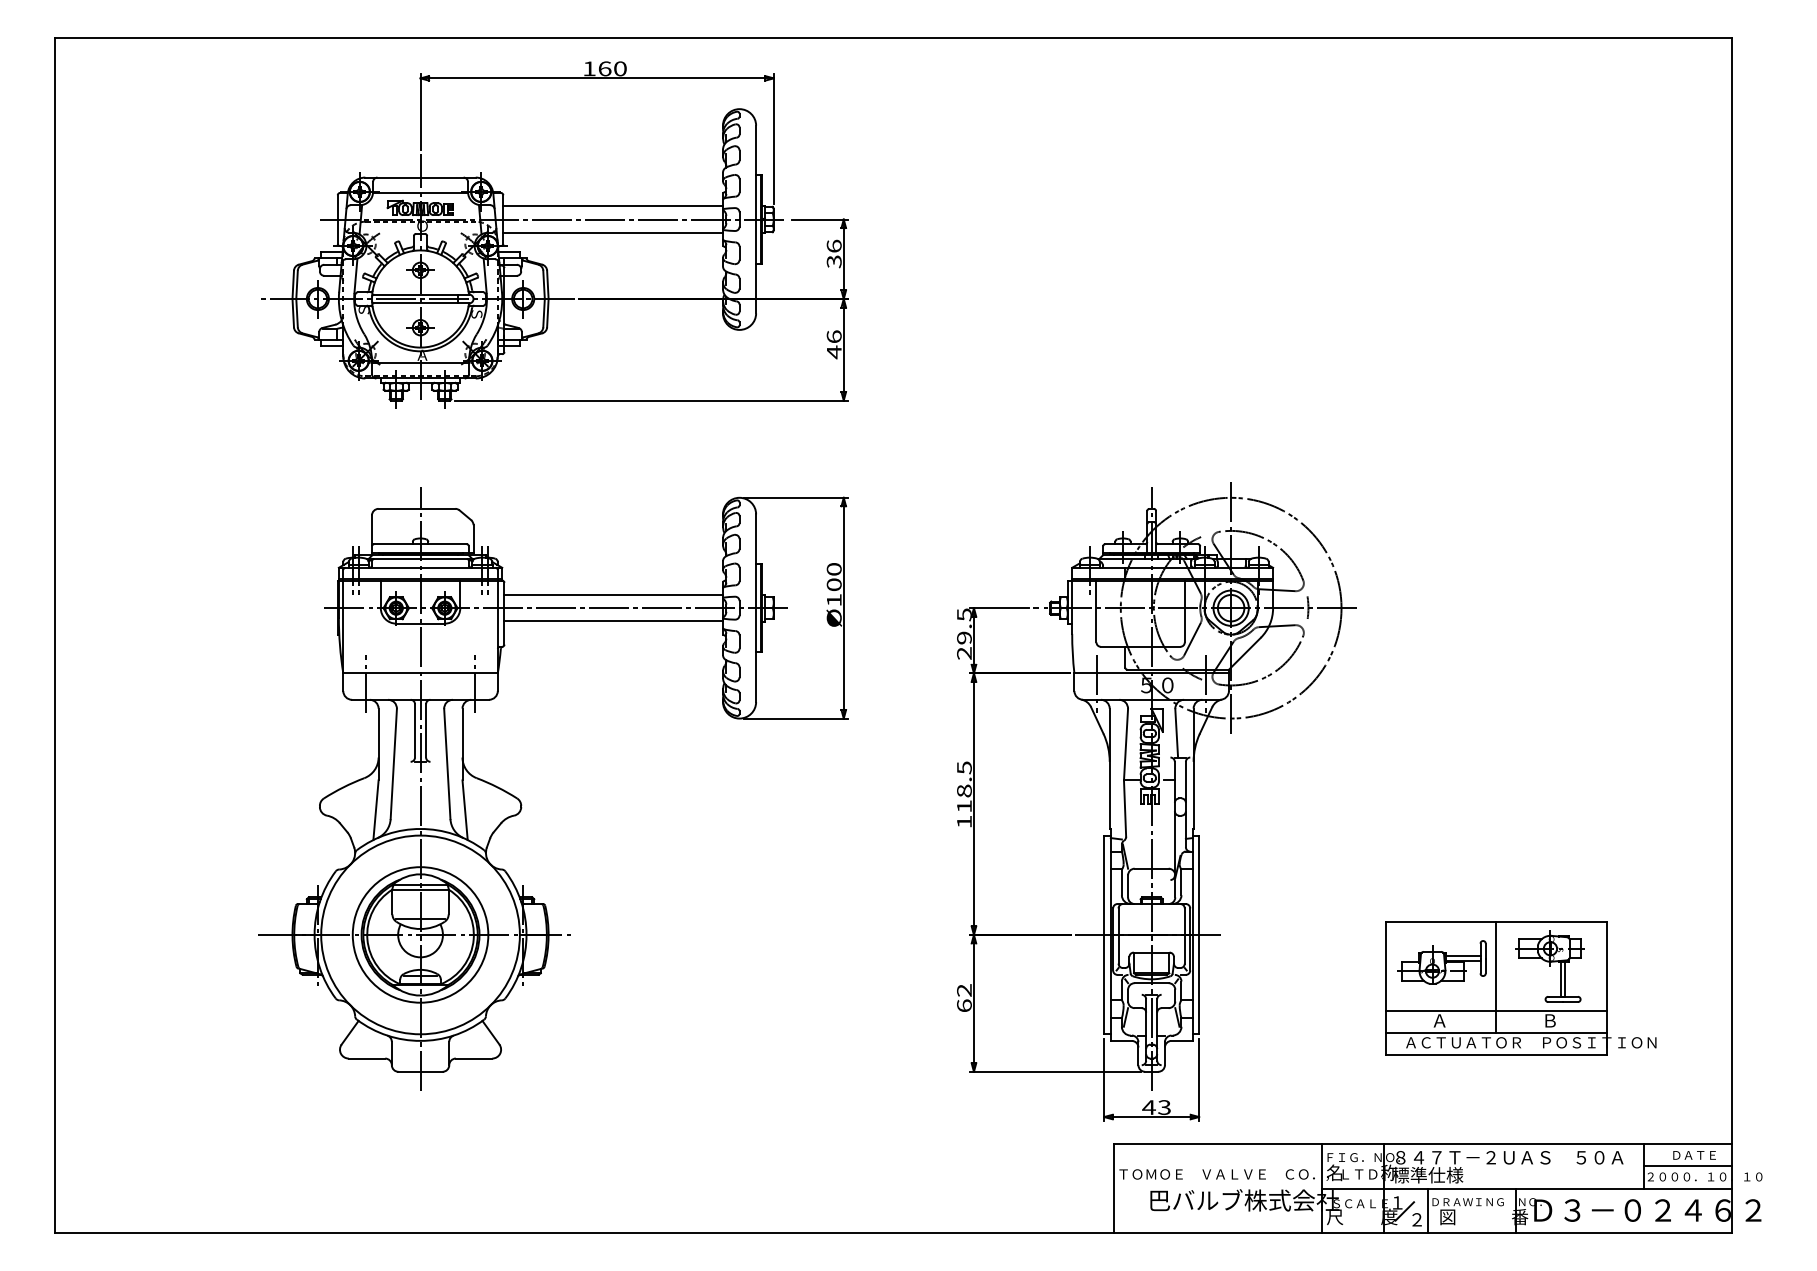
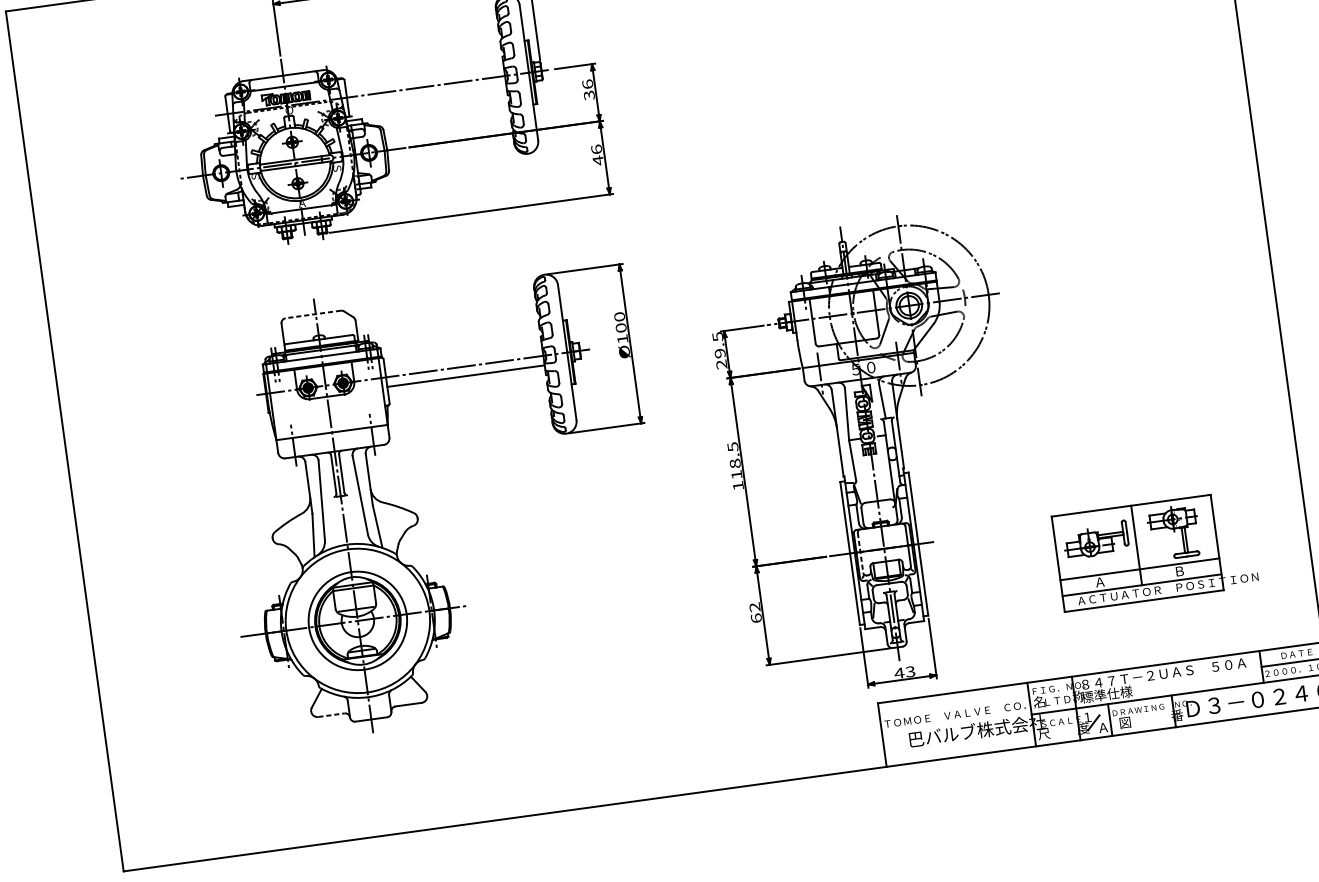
line: (613, 206) -> (424, 77), removed
line: (613, 232) -> (427, 96), removed
line: (416, 508) -> (312, 314), solid -> dashed
line: (613, 594) -> (463, 356), removed
line: (1118, 936) -> (860, 553), solid -> dashed
line: (367, 1058) -> (331, 715), solid -> dashed
text: (1416, 1219) -> (1103, 727), ２ -> Ａ

